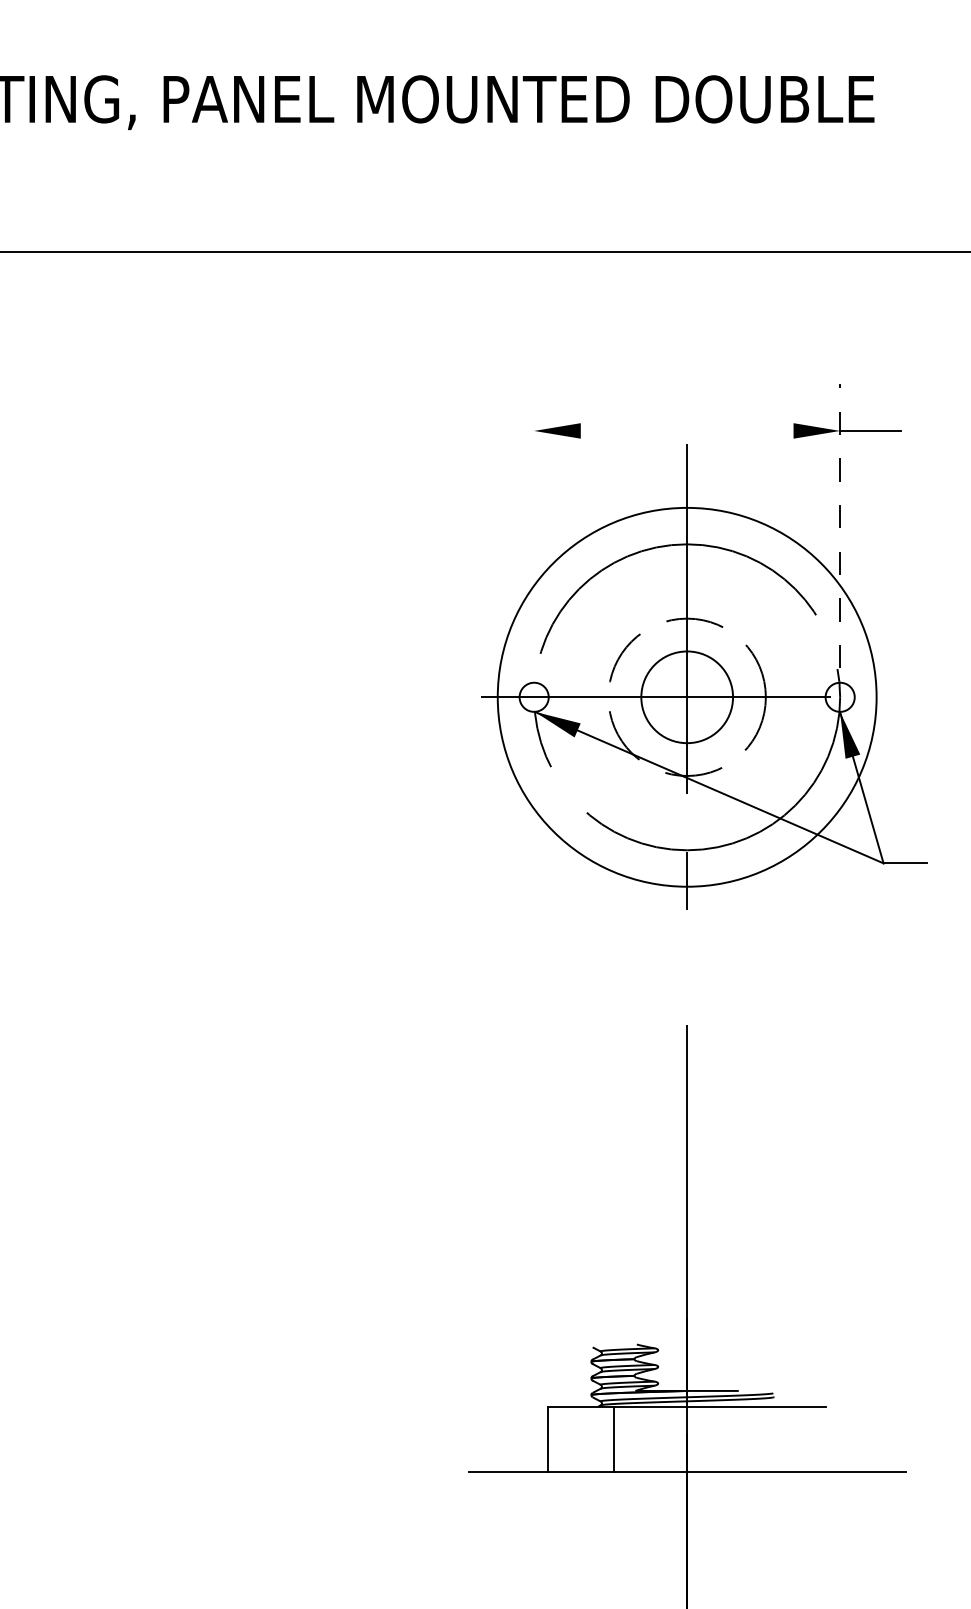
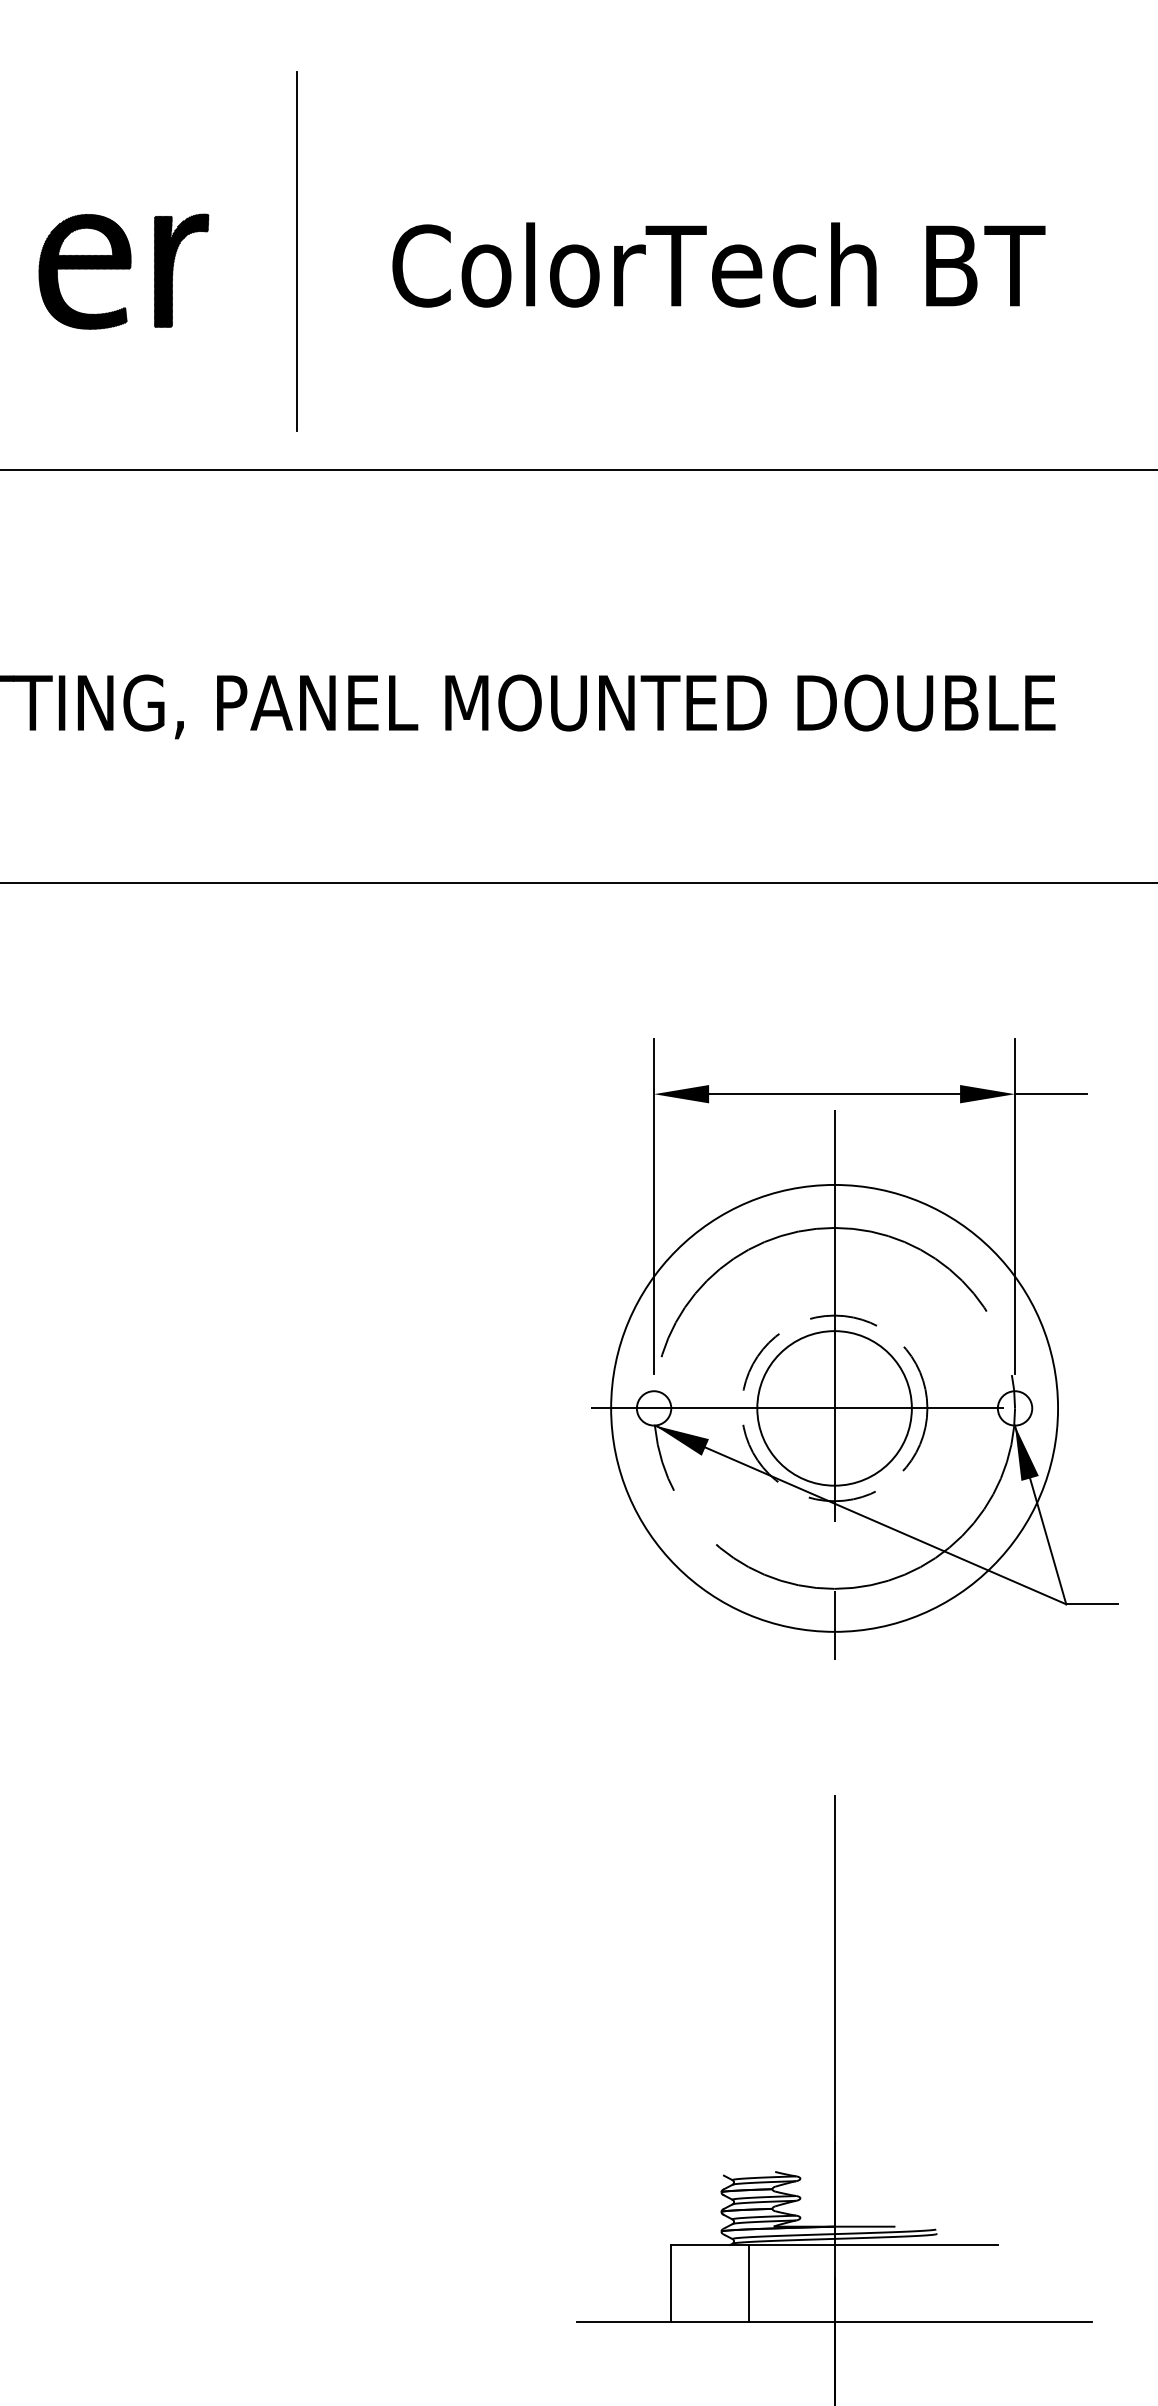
line: (687, 431) -> (834, 1094), added
line: (534, 526) -> (654, 1206), added
line: (840, 526) -> (1015, 1206), dashed -> solid
circle: (687, 697) -> (834, 1408), size x1.43

